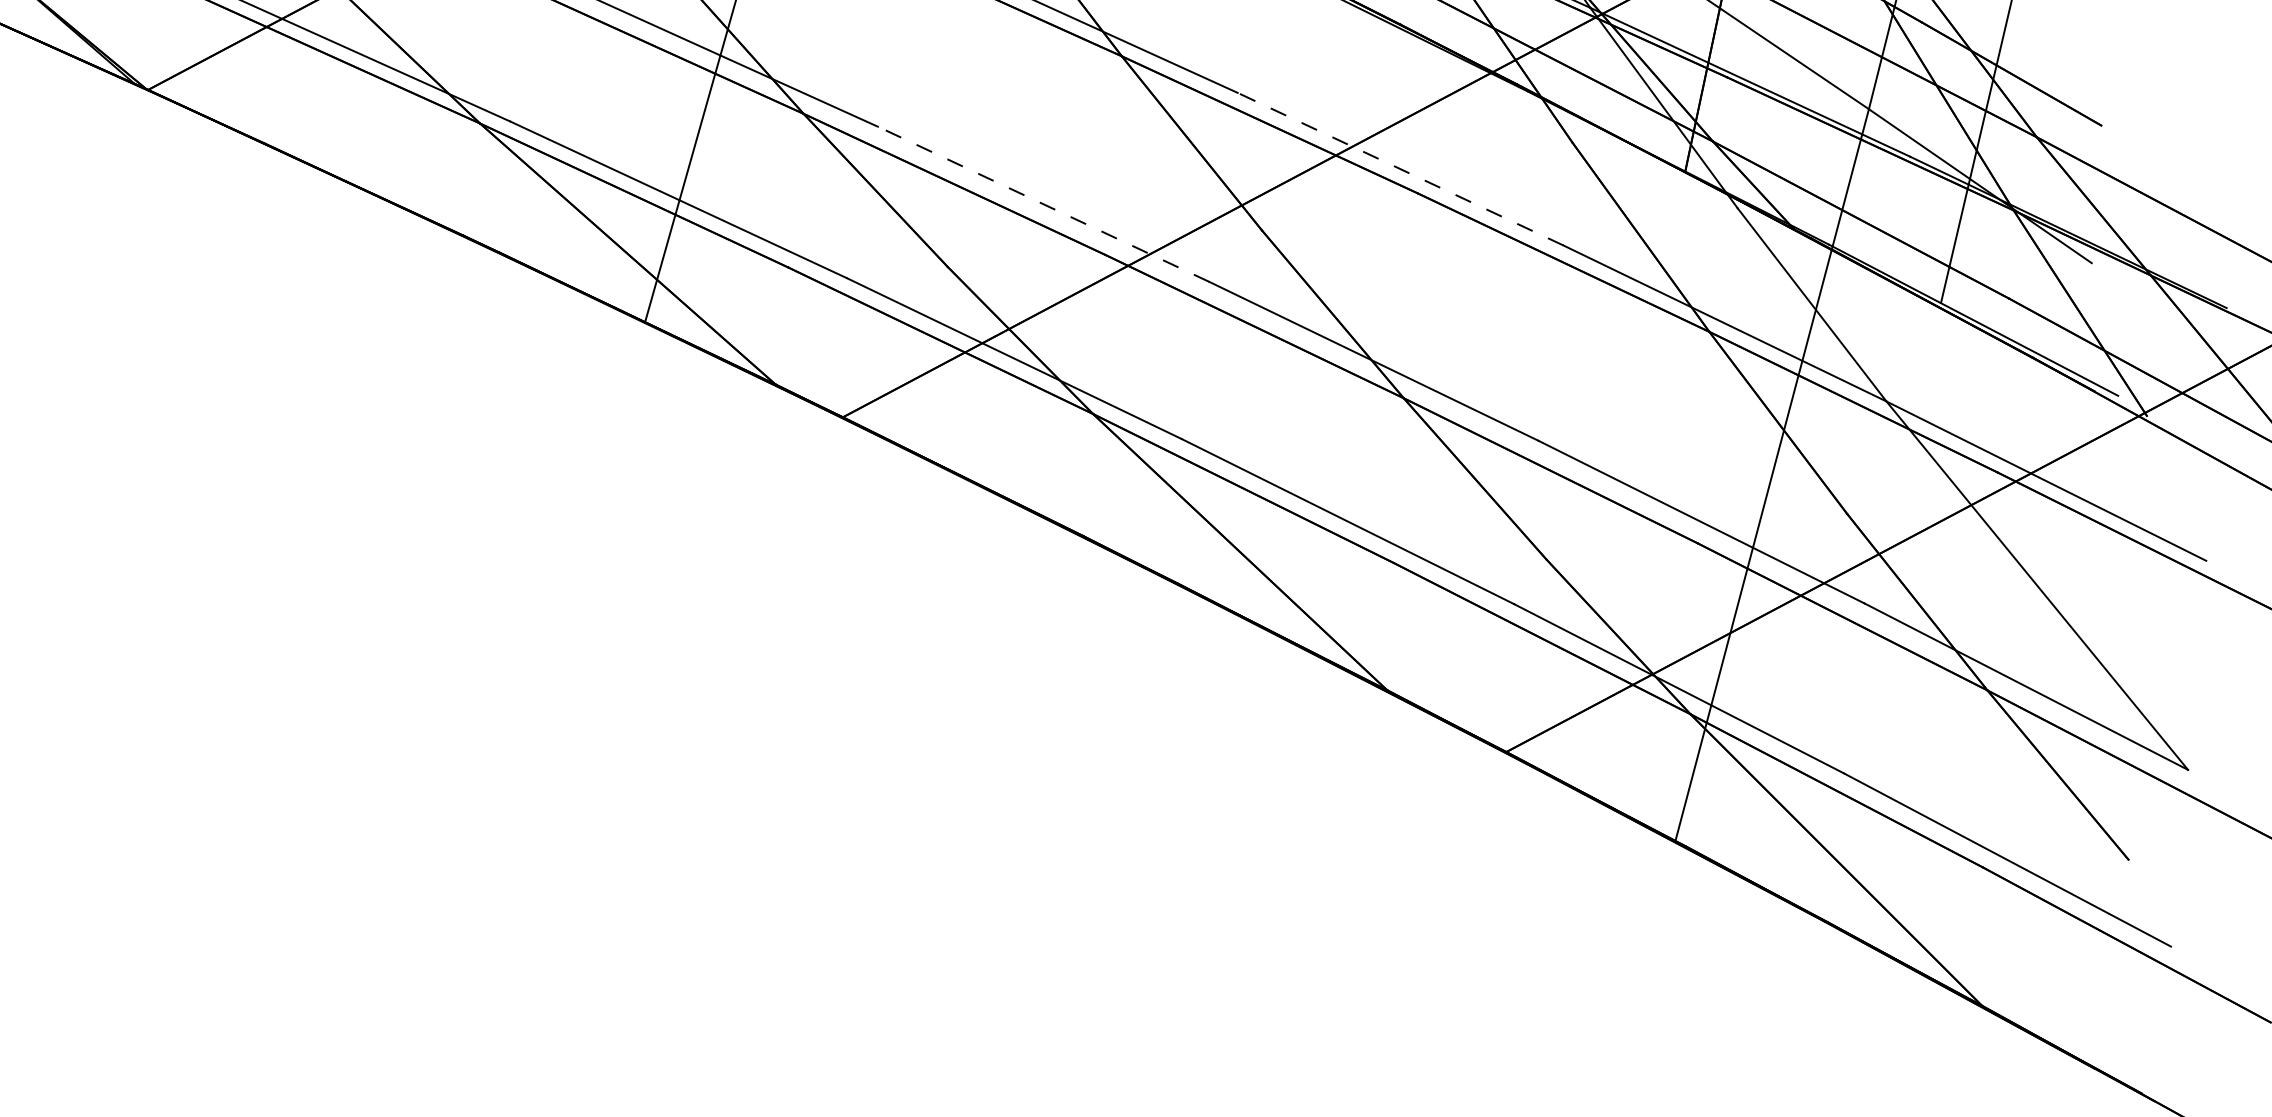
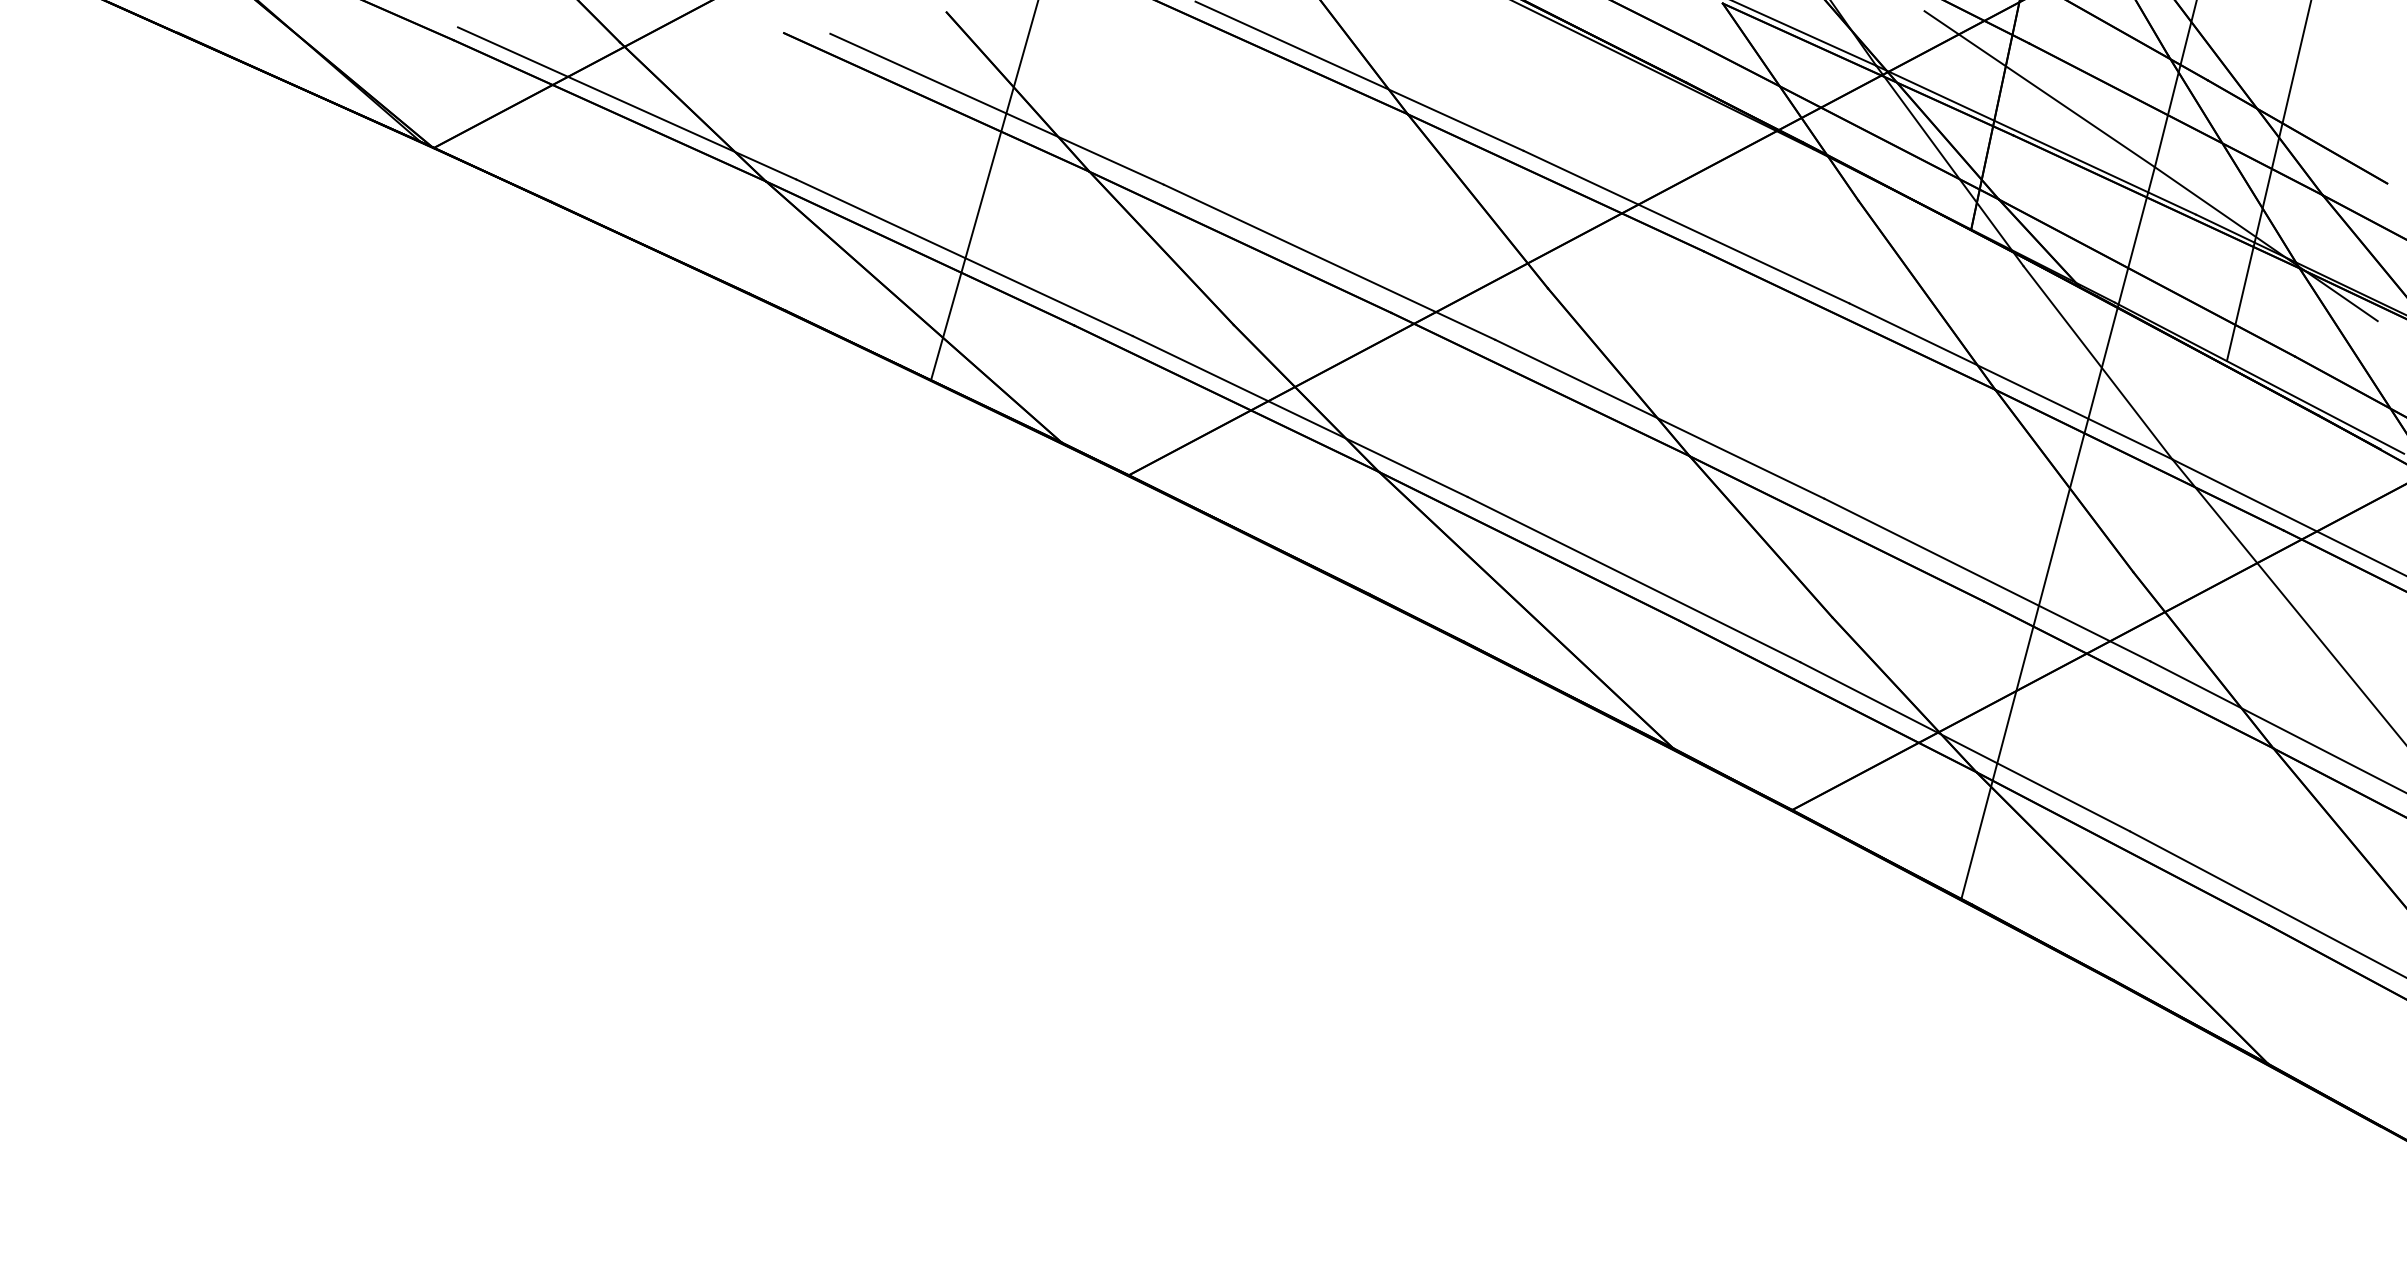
line: (1400, 169) -> (1686, 227), dashed -> solid
line: (1043, 204) -> (1329, 262), dashed -> solid

